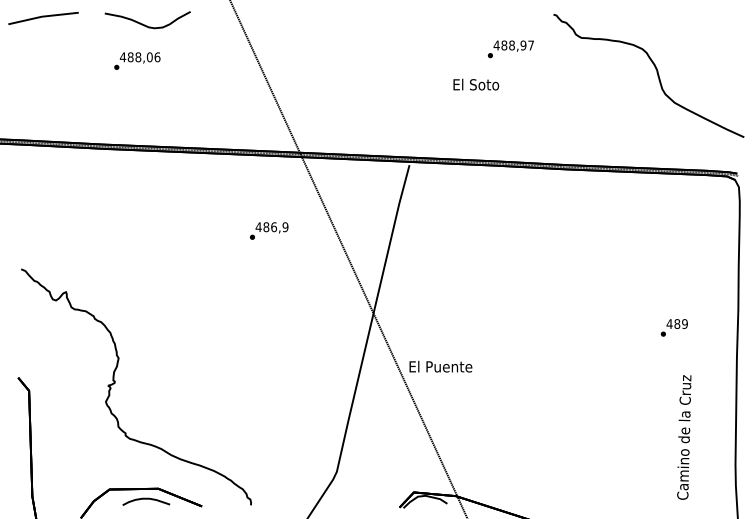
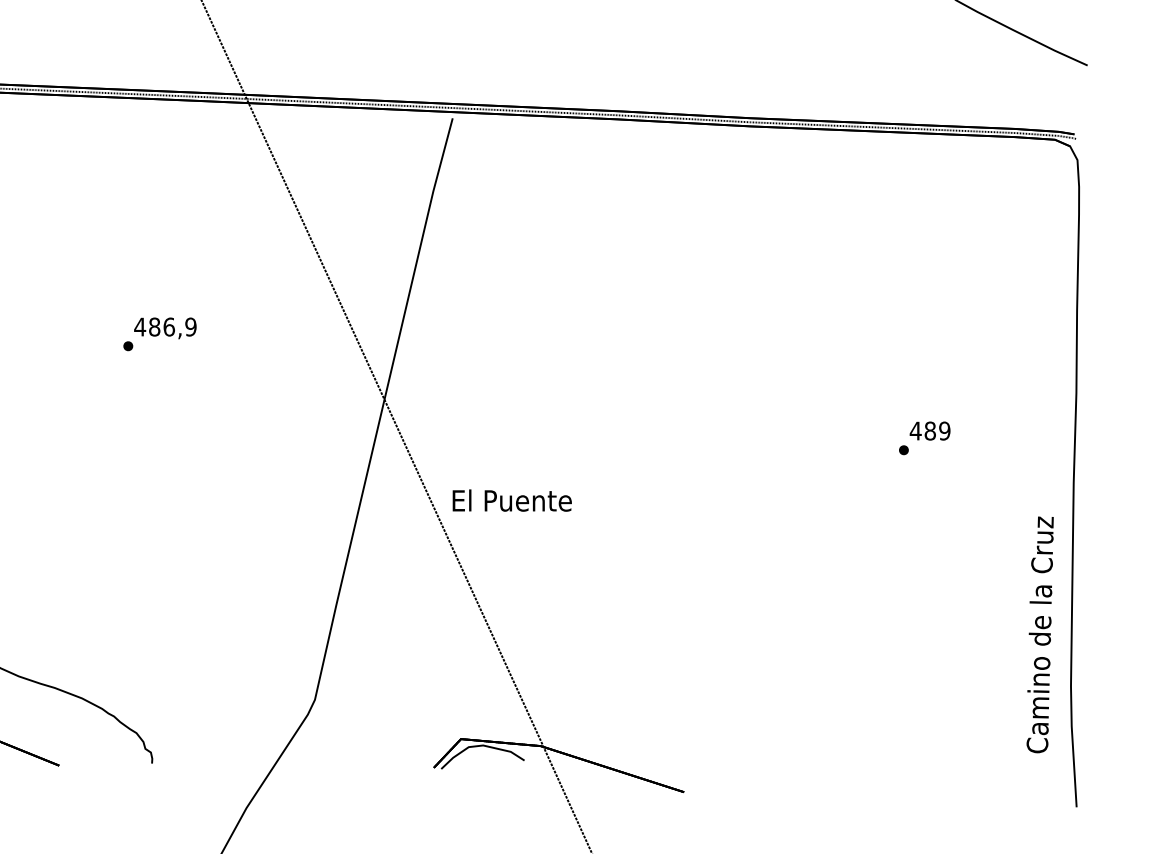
text: (269, 230) -> (160, 333), moved
text: (673, 327) -> (923, 437), moved
text: (684, 437) -> (1040, 634), moved

